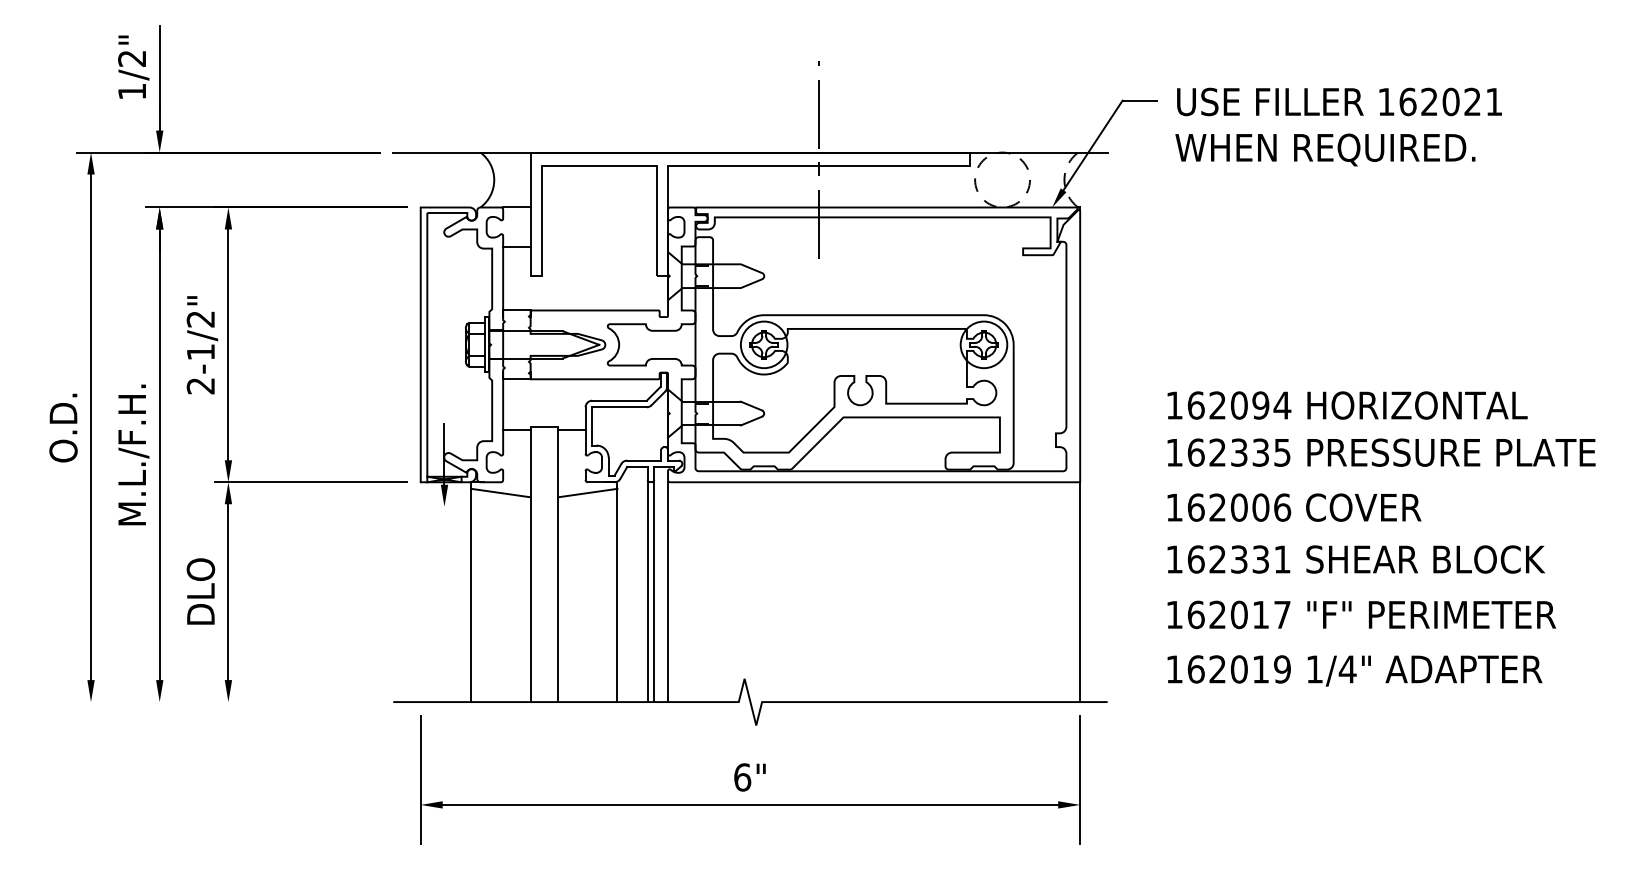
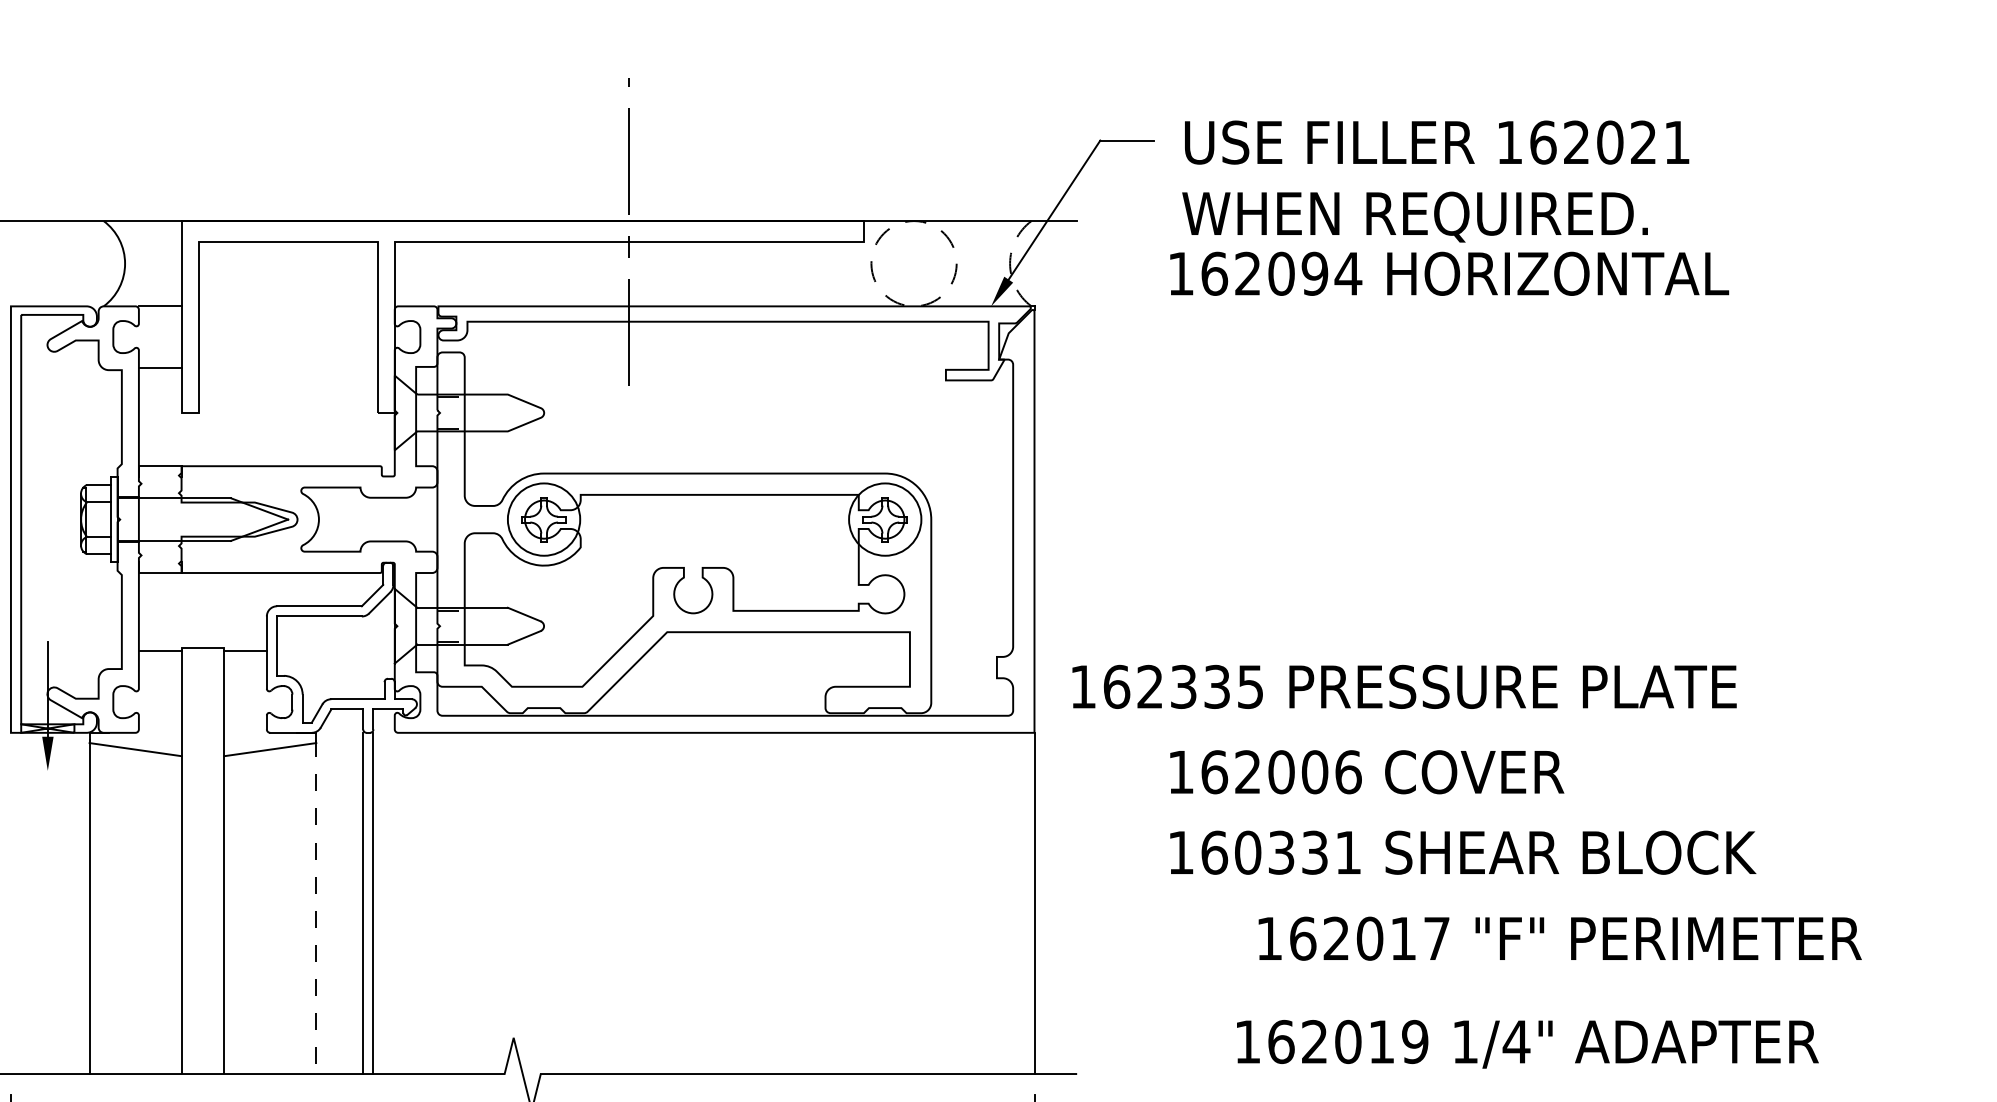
text: (1347, 405) -> (1449, 273), moved
text: (1381, 452) -> (1404, 686), moved
text: (1217, 559) -> (1247, 852), 162331 -> 160331
line: (668, 592) -> (395, 903), removed
line: (617, 594) -> (316, 907), solid -> dashed
text: (1361, 614) -> (1559, 938), moved
text: (1354, 670) -> (1527, 1043), moved

